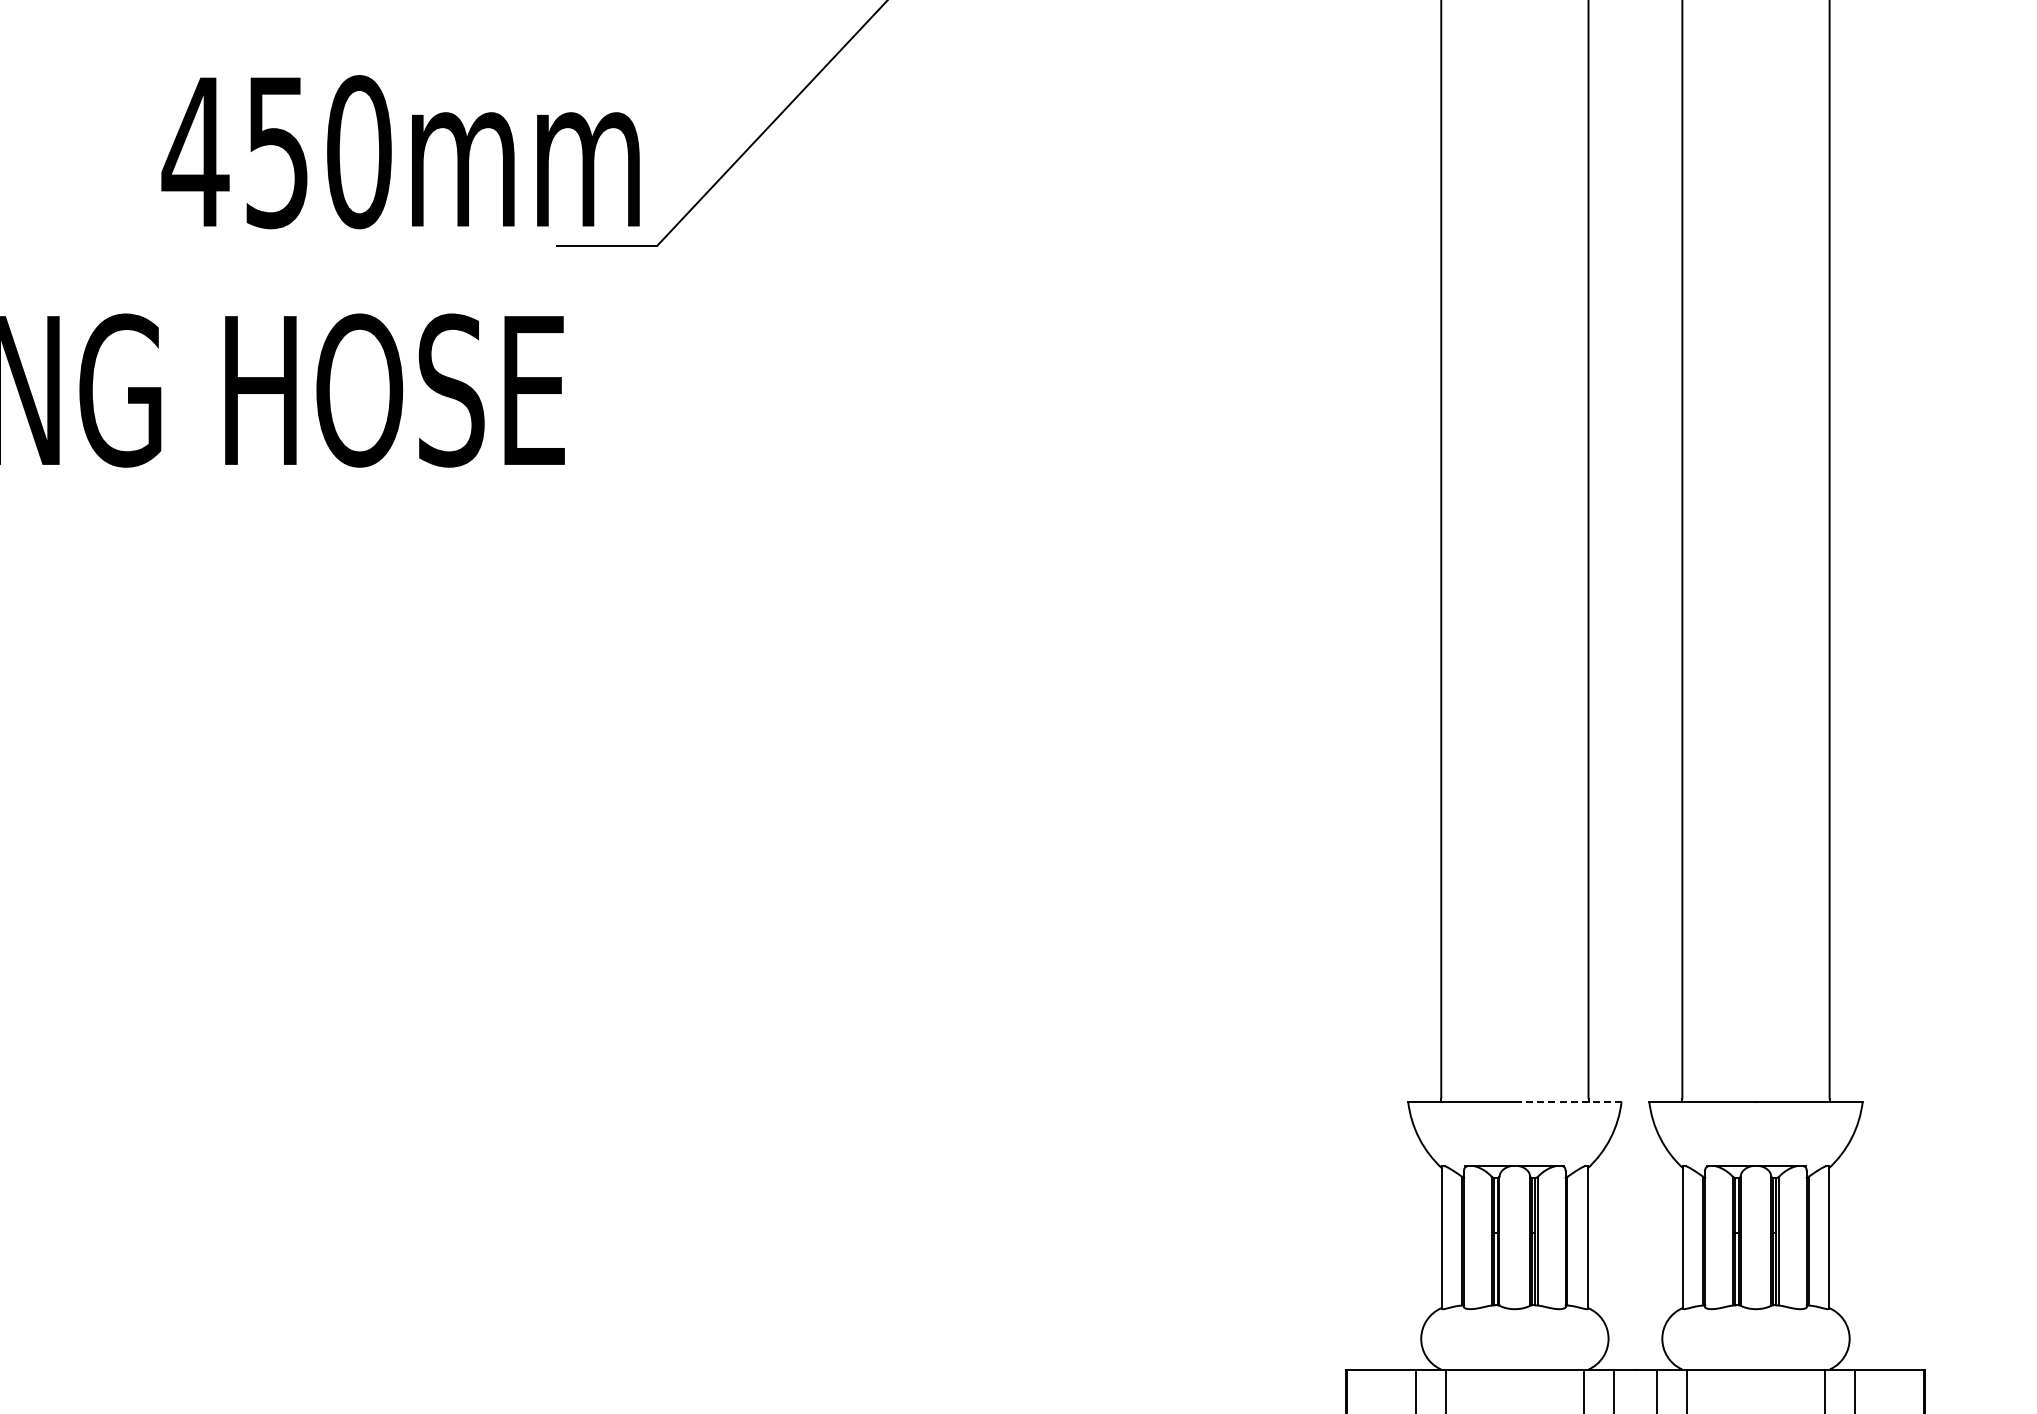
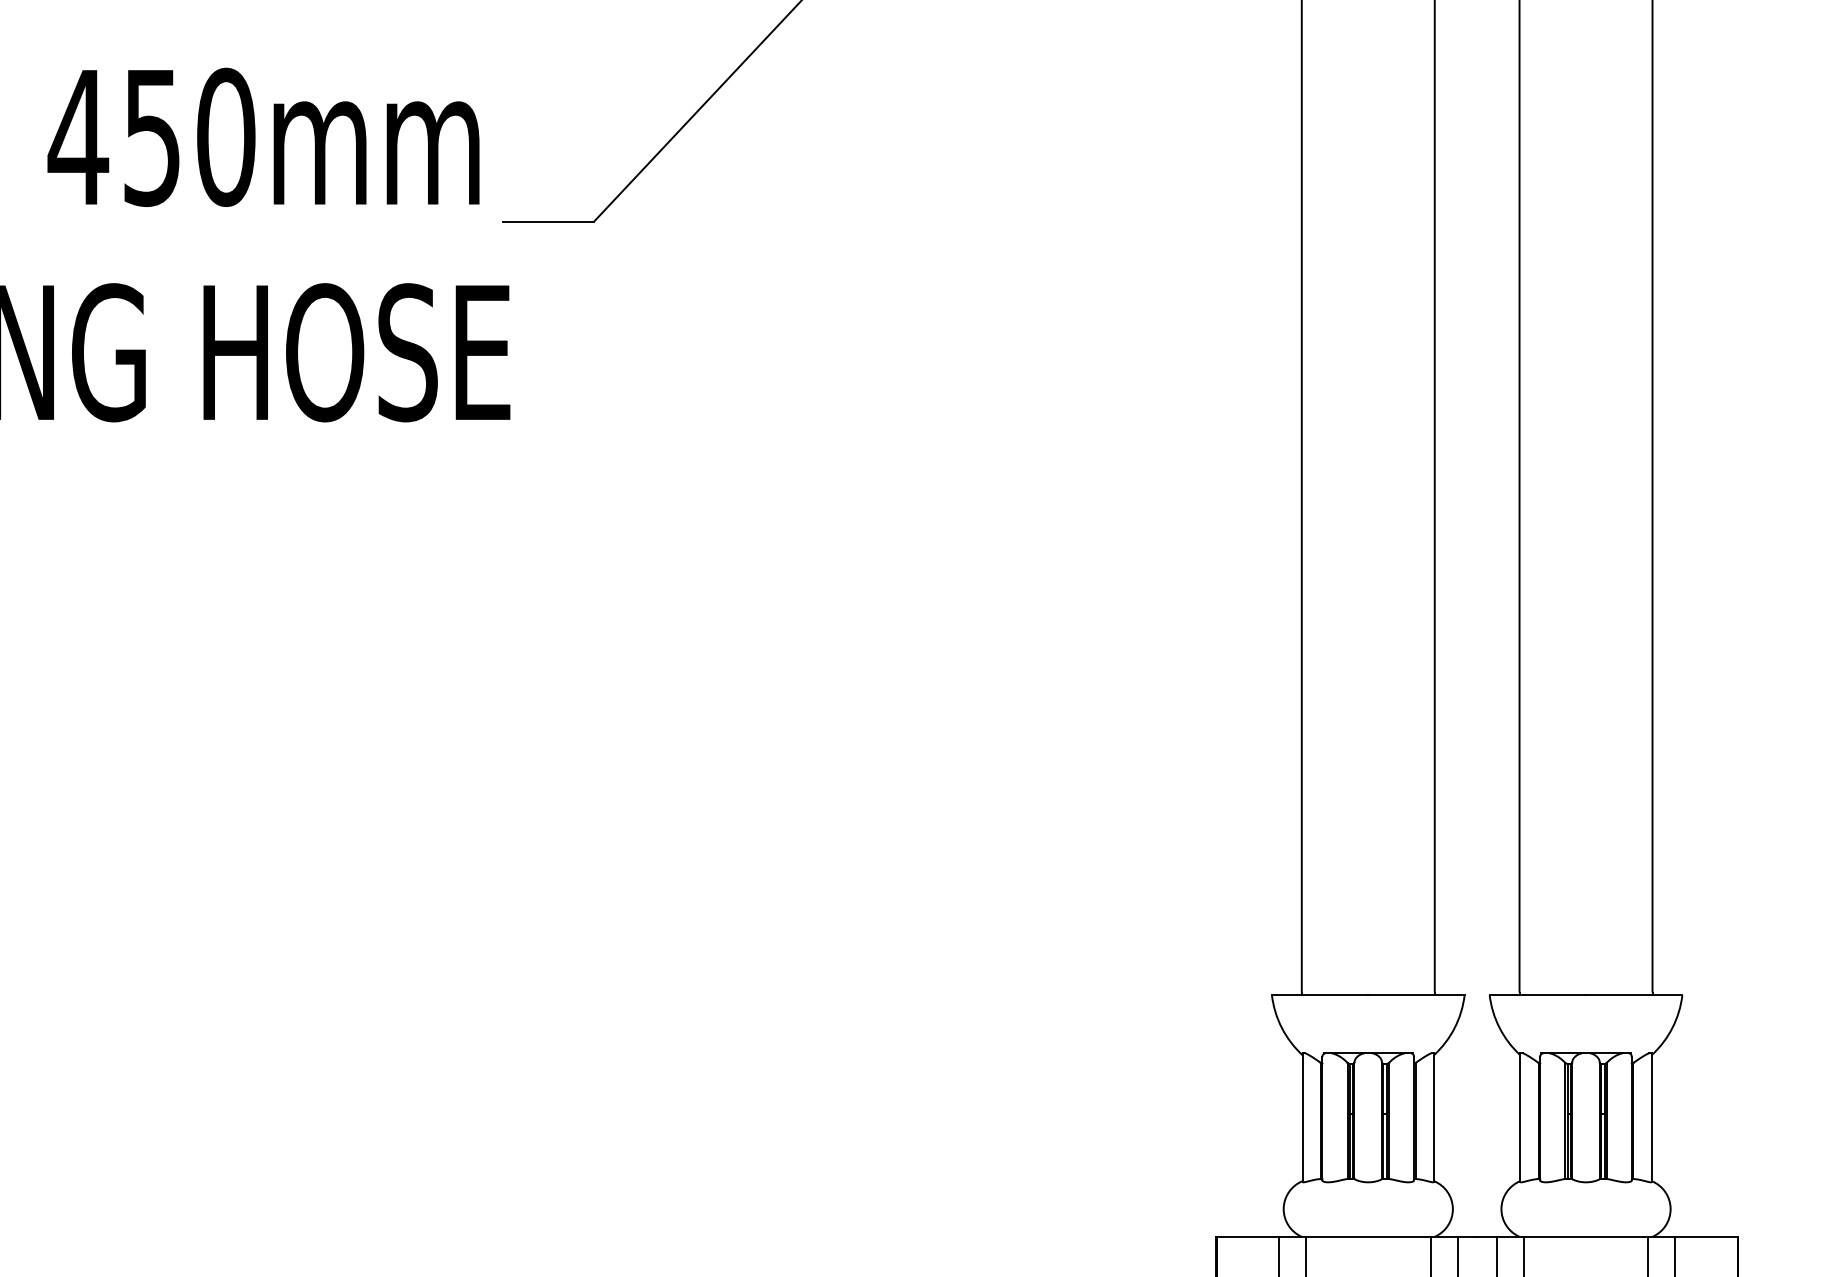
text: (400, 152) -> (263, 137), moved
line: (1567, 1101) -> (1415, 994), dashed -> solid

